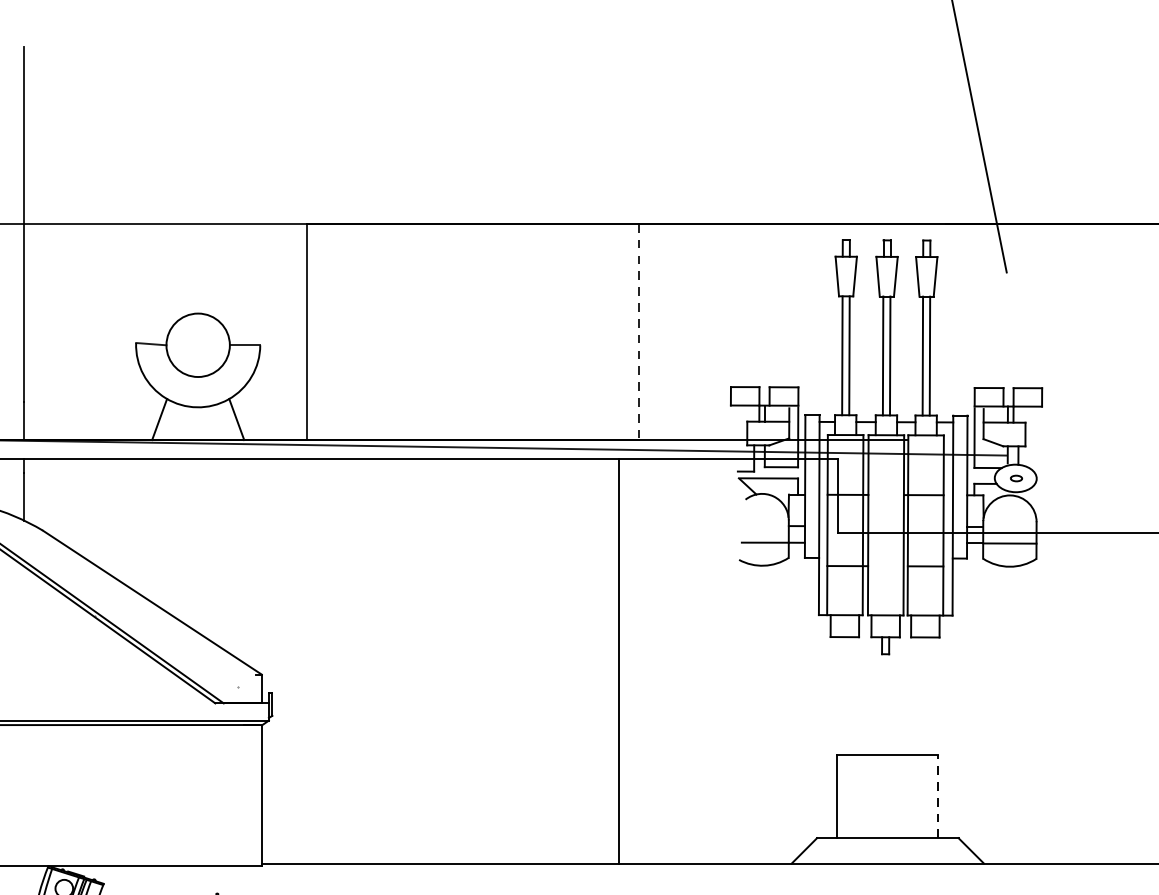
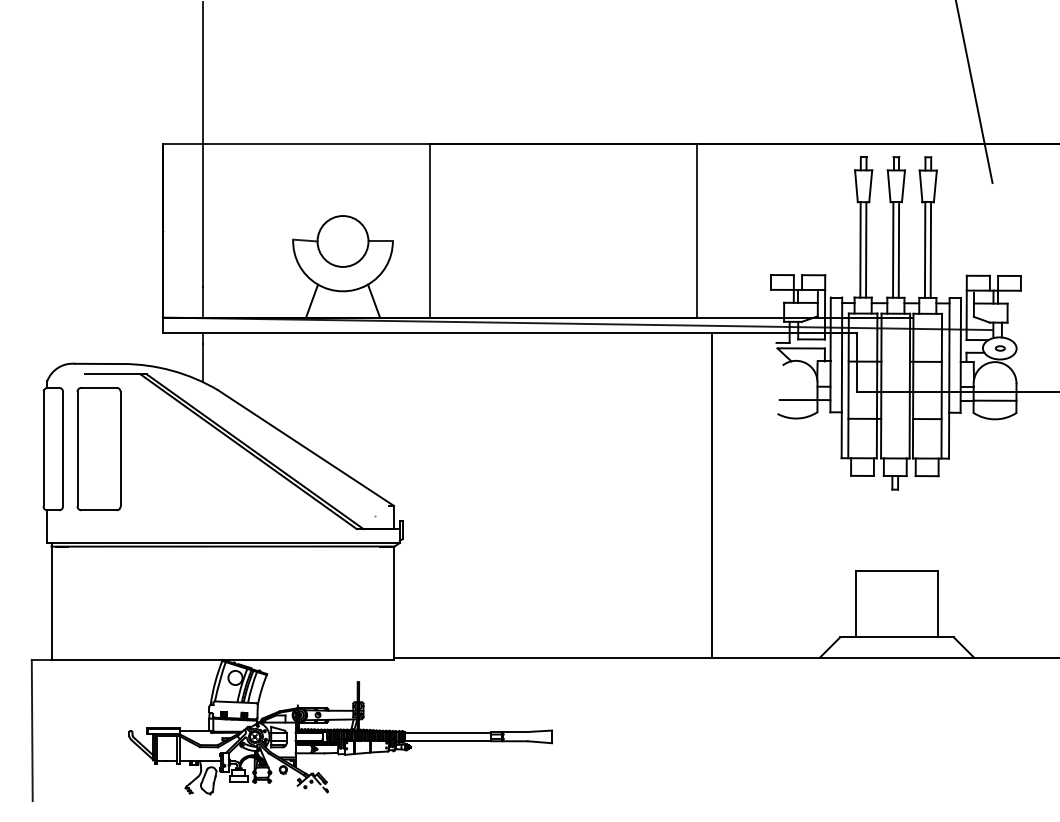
line: (639, 331) -> (697, 230), dashed -> solid
line: (618, 661) -> (711, 495), moved
line: (938, 795) -> (937, 603), dashed -> solid

